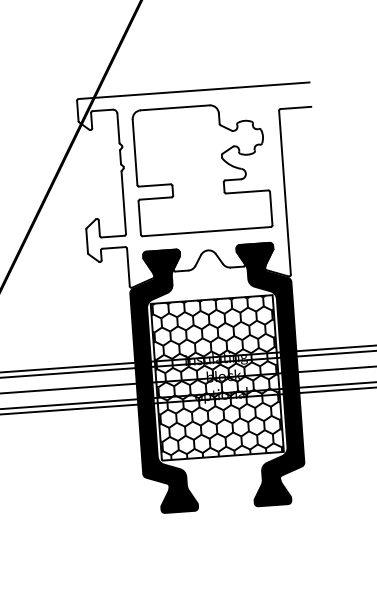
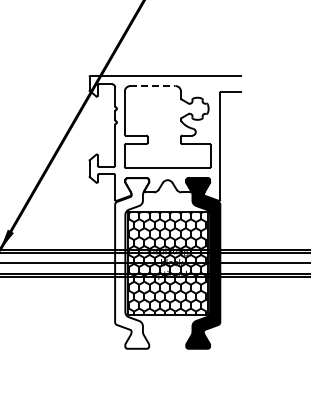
line: (176, 108) -> (153, 86), solid -> dashed
fill: (163, 381) -> (132, 263), removed

